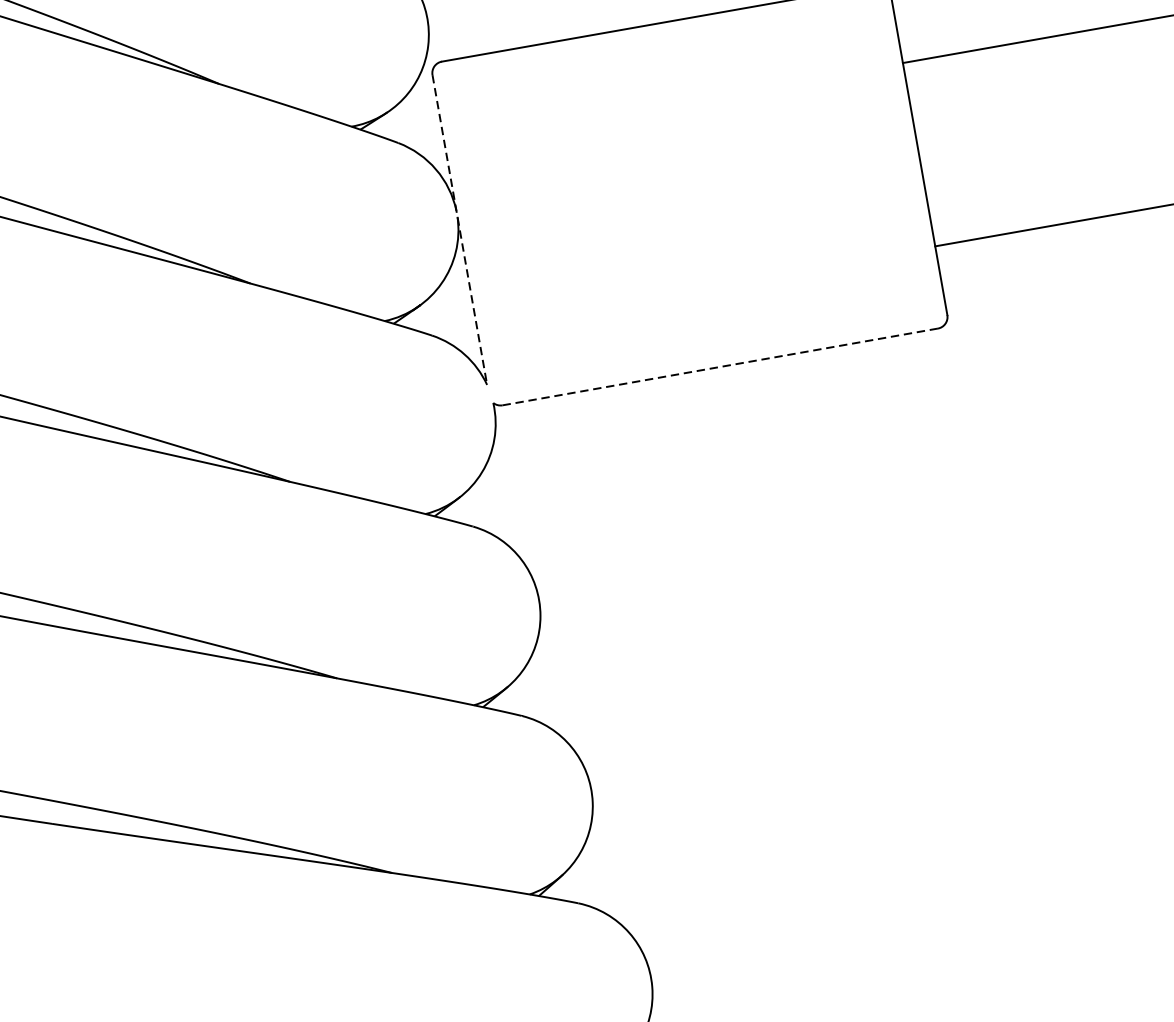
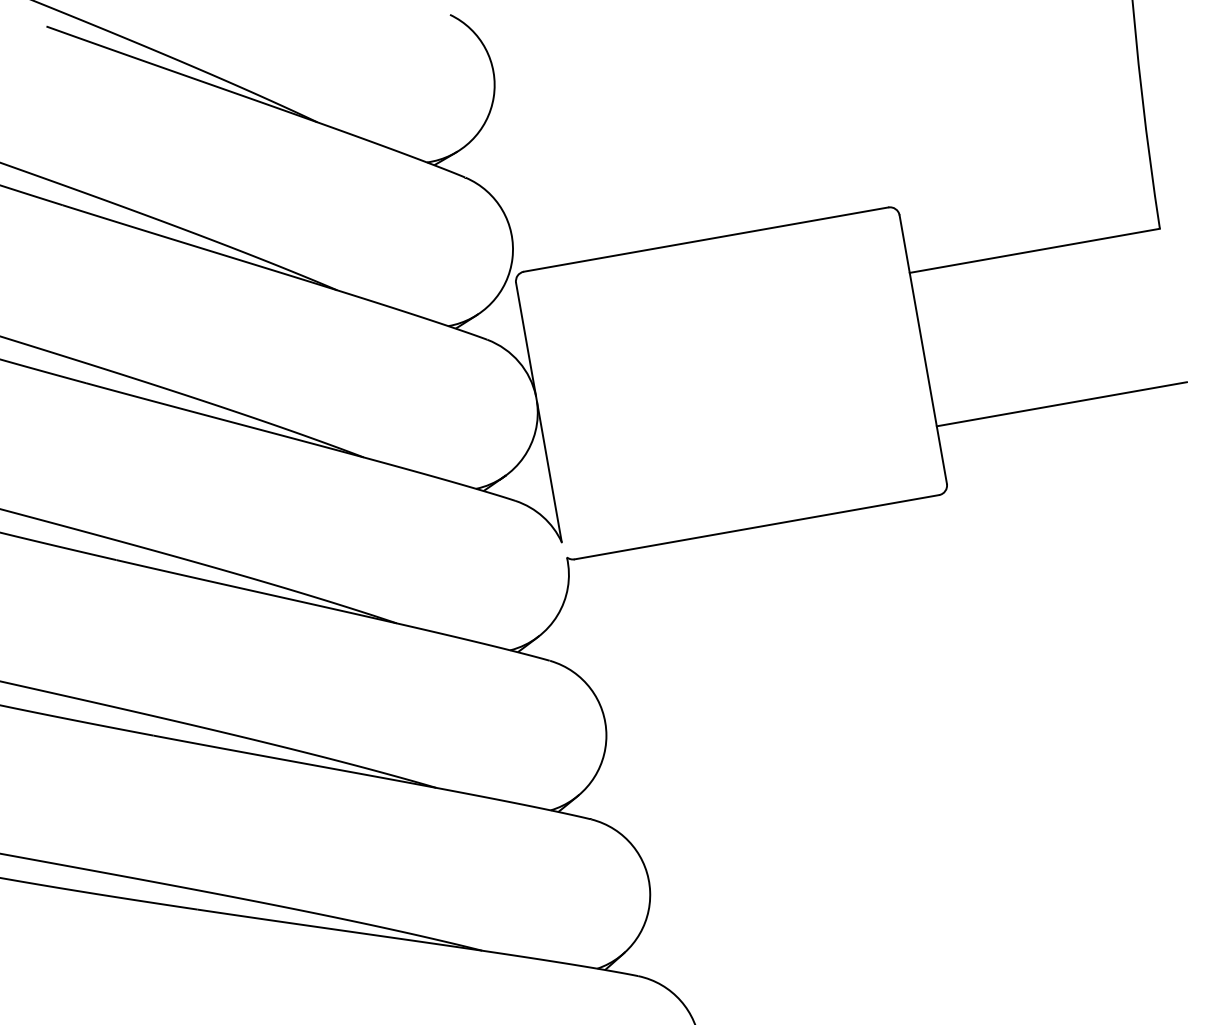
line: (459, 229) -> (538, 412), dashed -> solid
line: (719, 367) -> (756, 527), dashed -> solid

